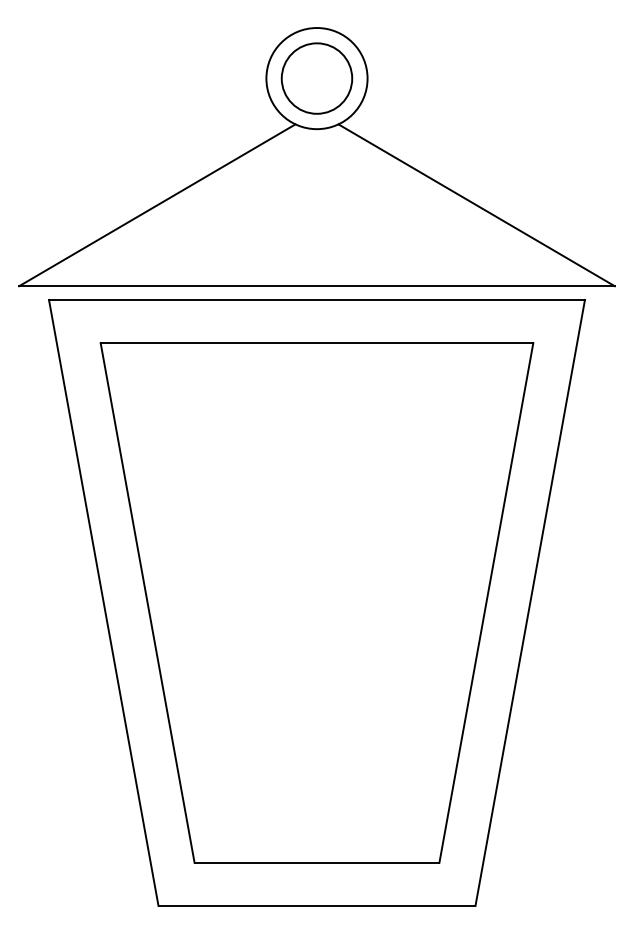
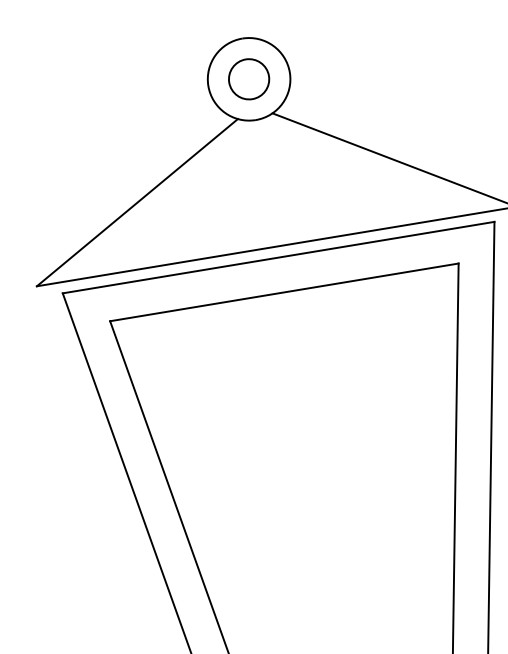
circle: (316, 78) -> (248, 79), size x0.7

